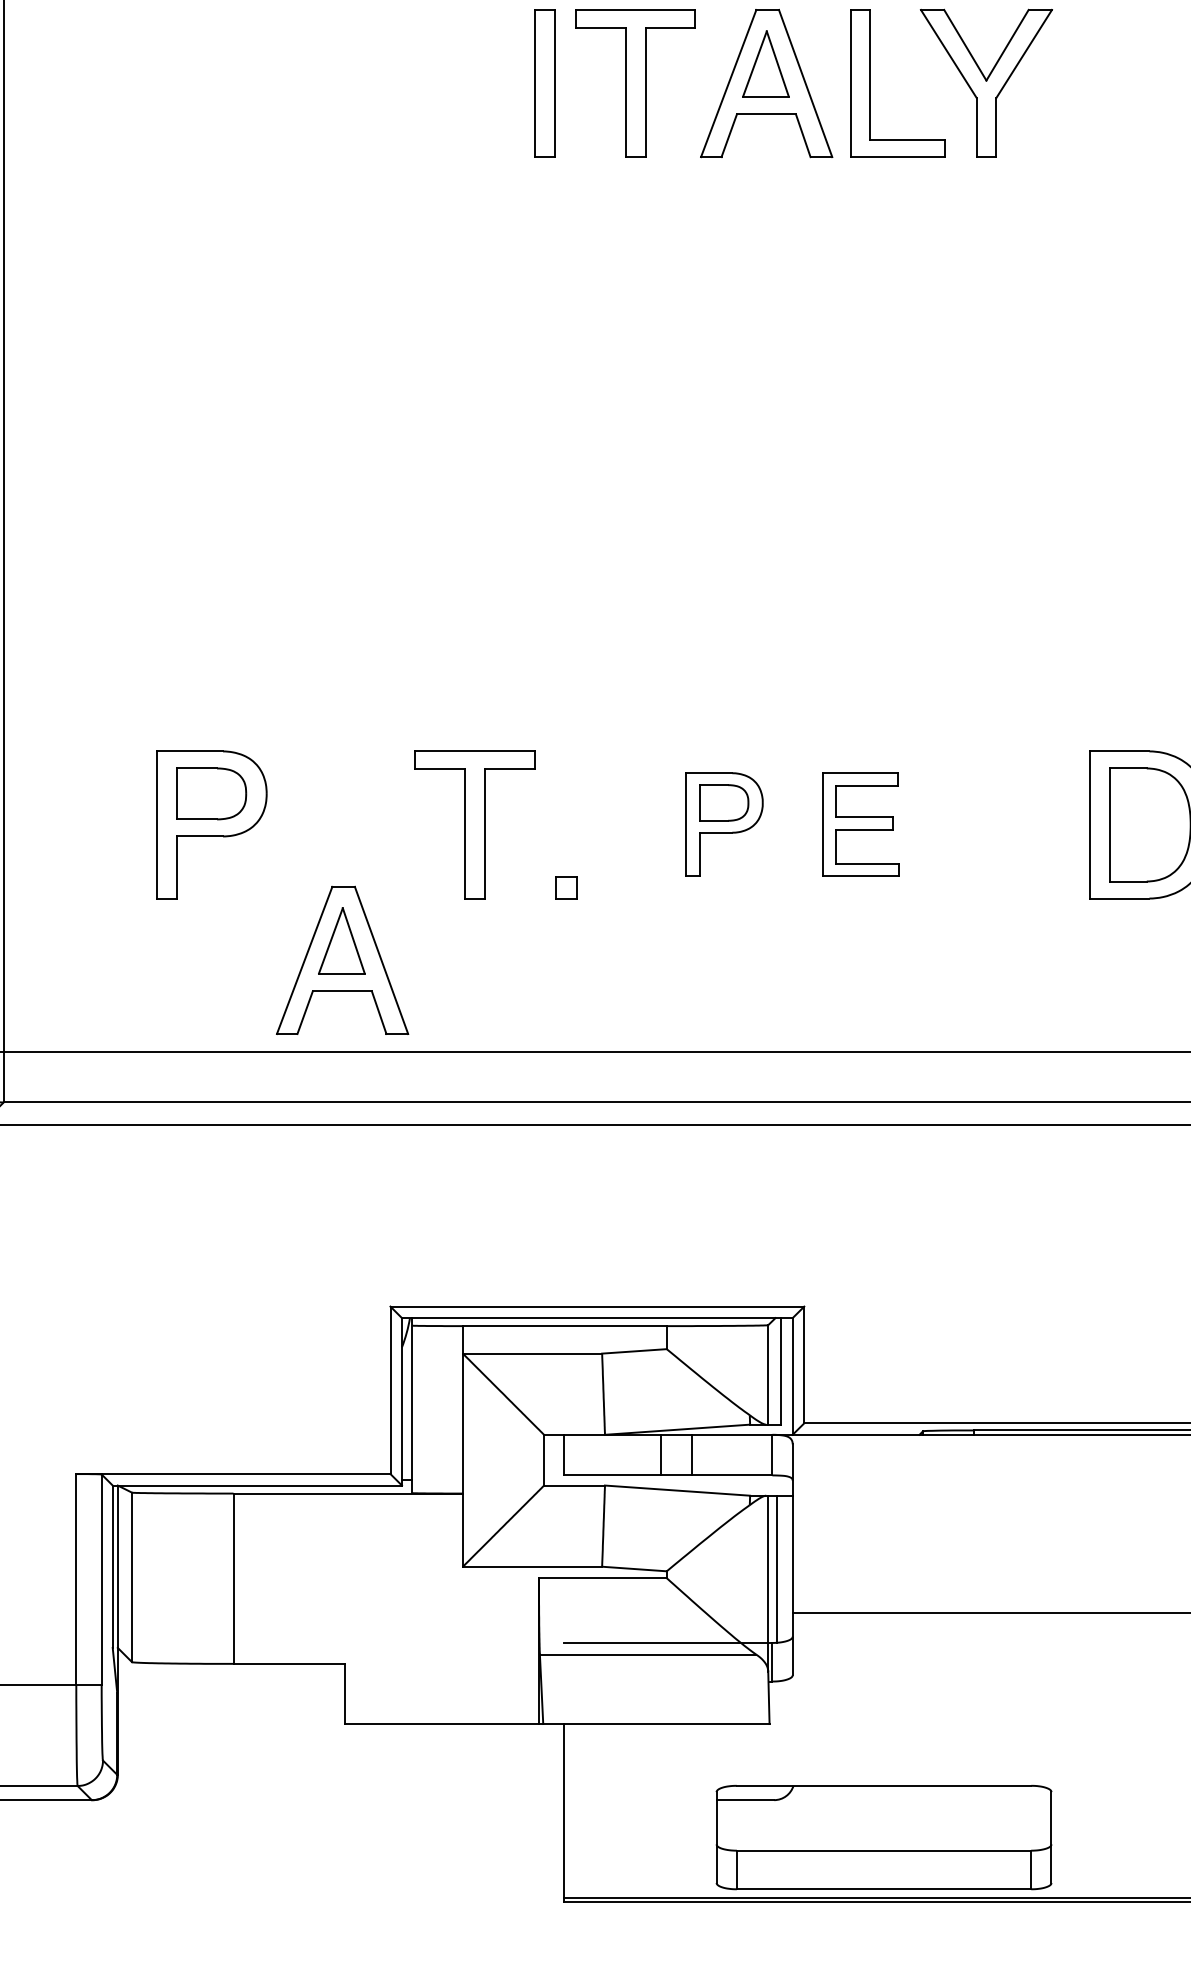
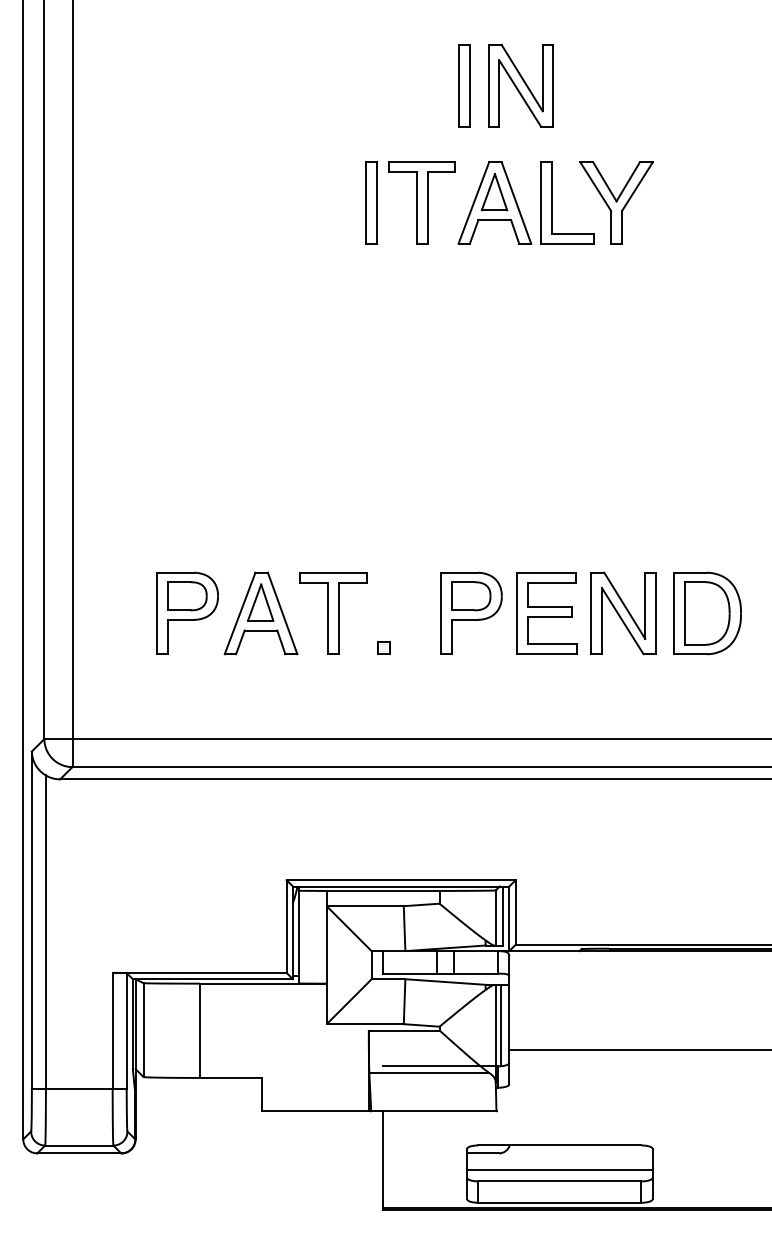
part: (724, 823) -> (471, 612), size x1.43
part: (859, 824) -> (546, 613), size x1.43
part: (998, 824) -> (623, 613), added
part: (341, 960) -> (260, 613), moved
line: (883, 1831) -> (559, 1170), added

